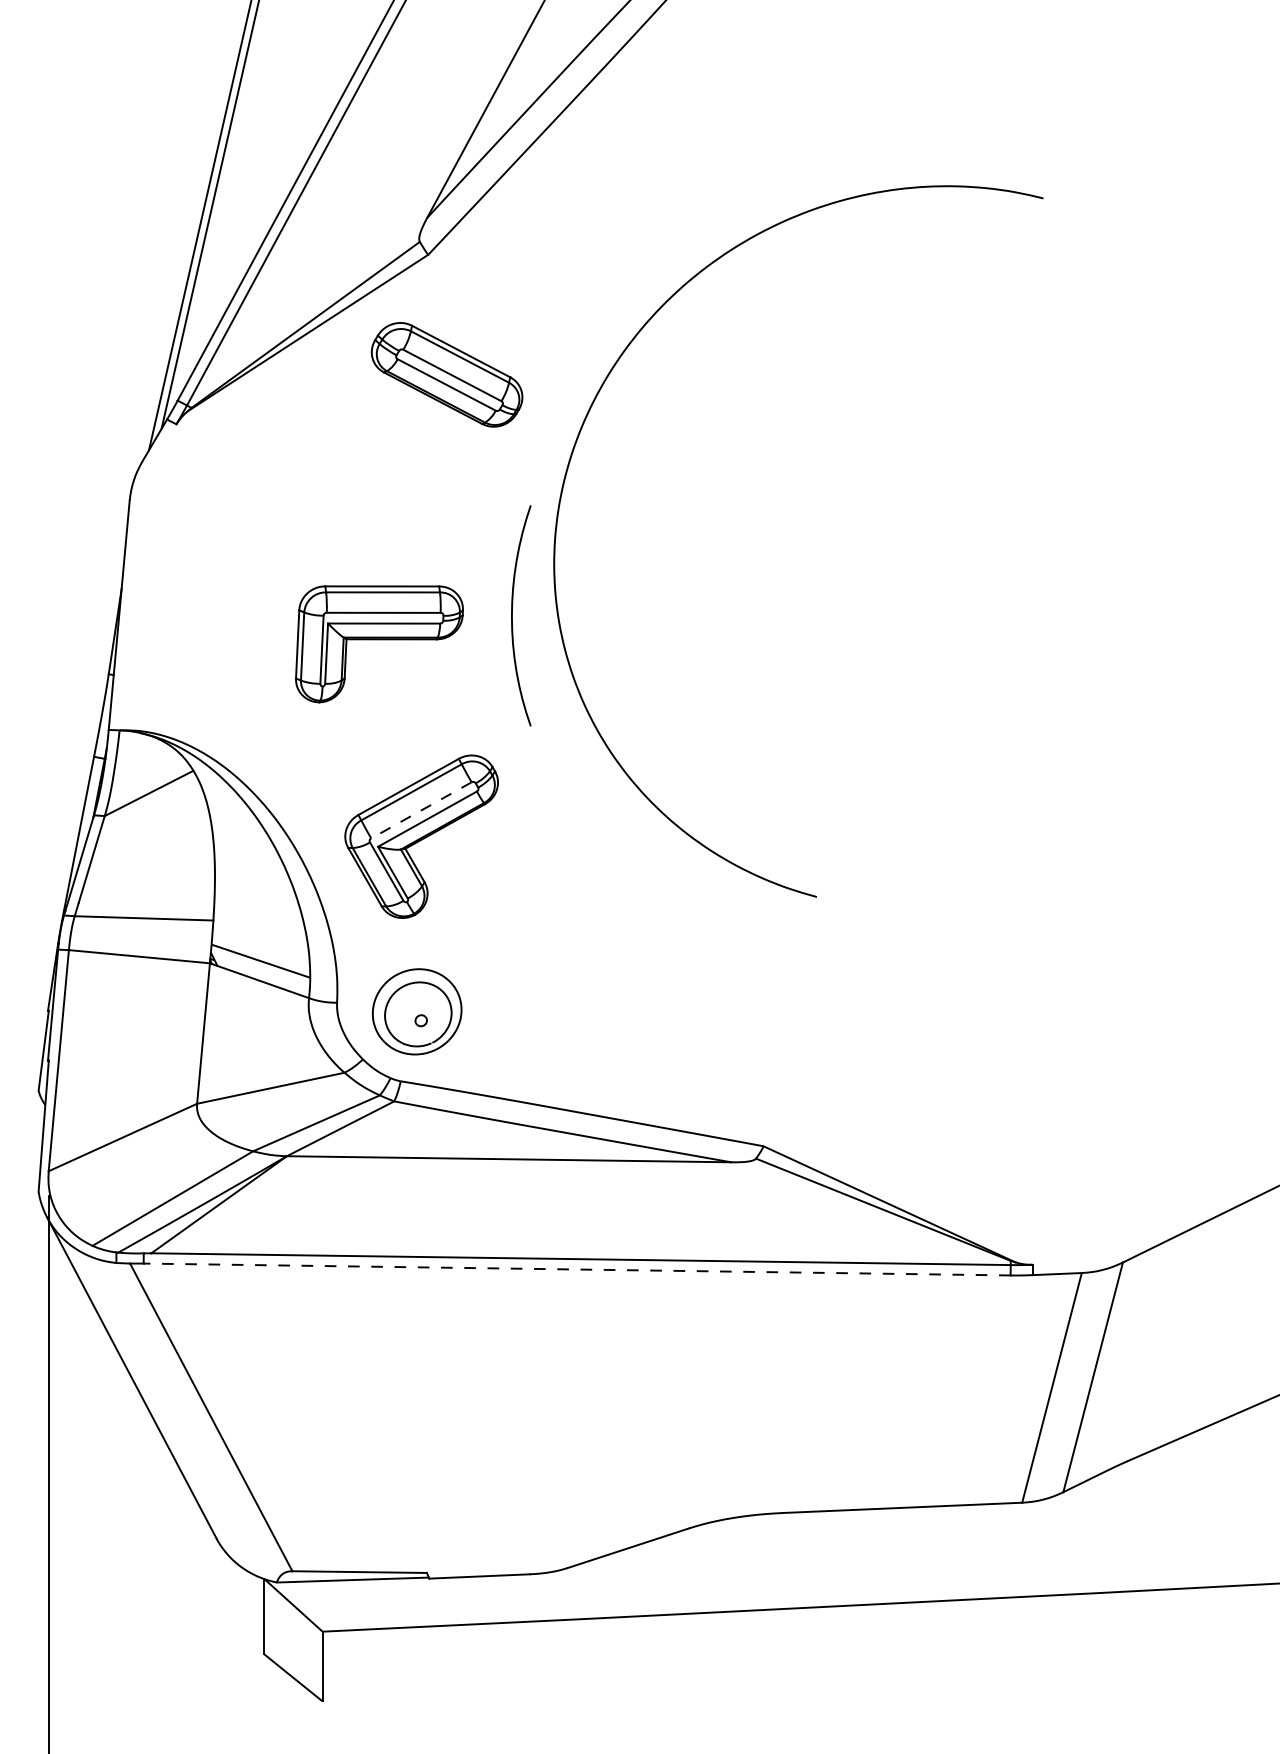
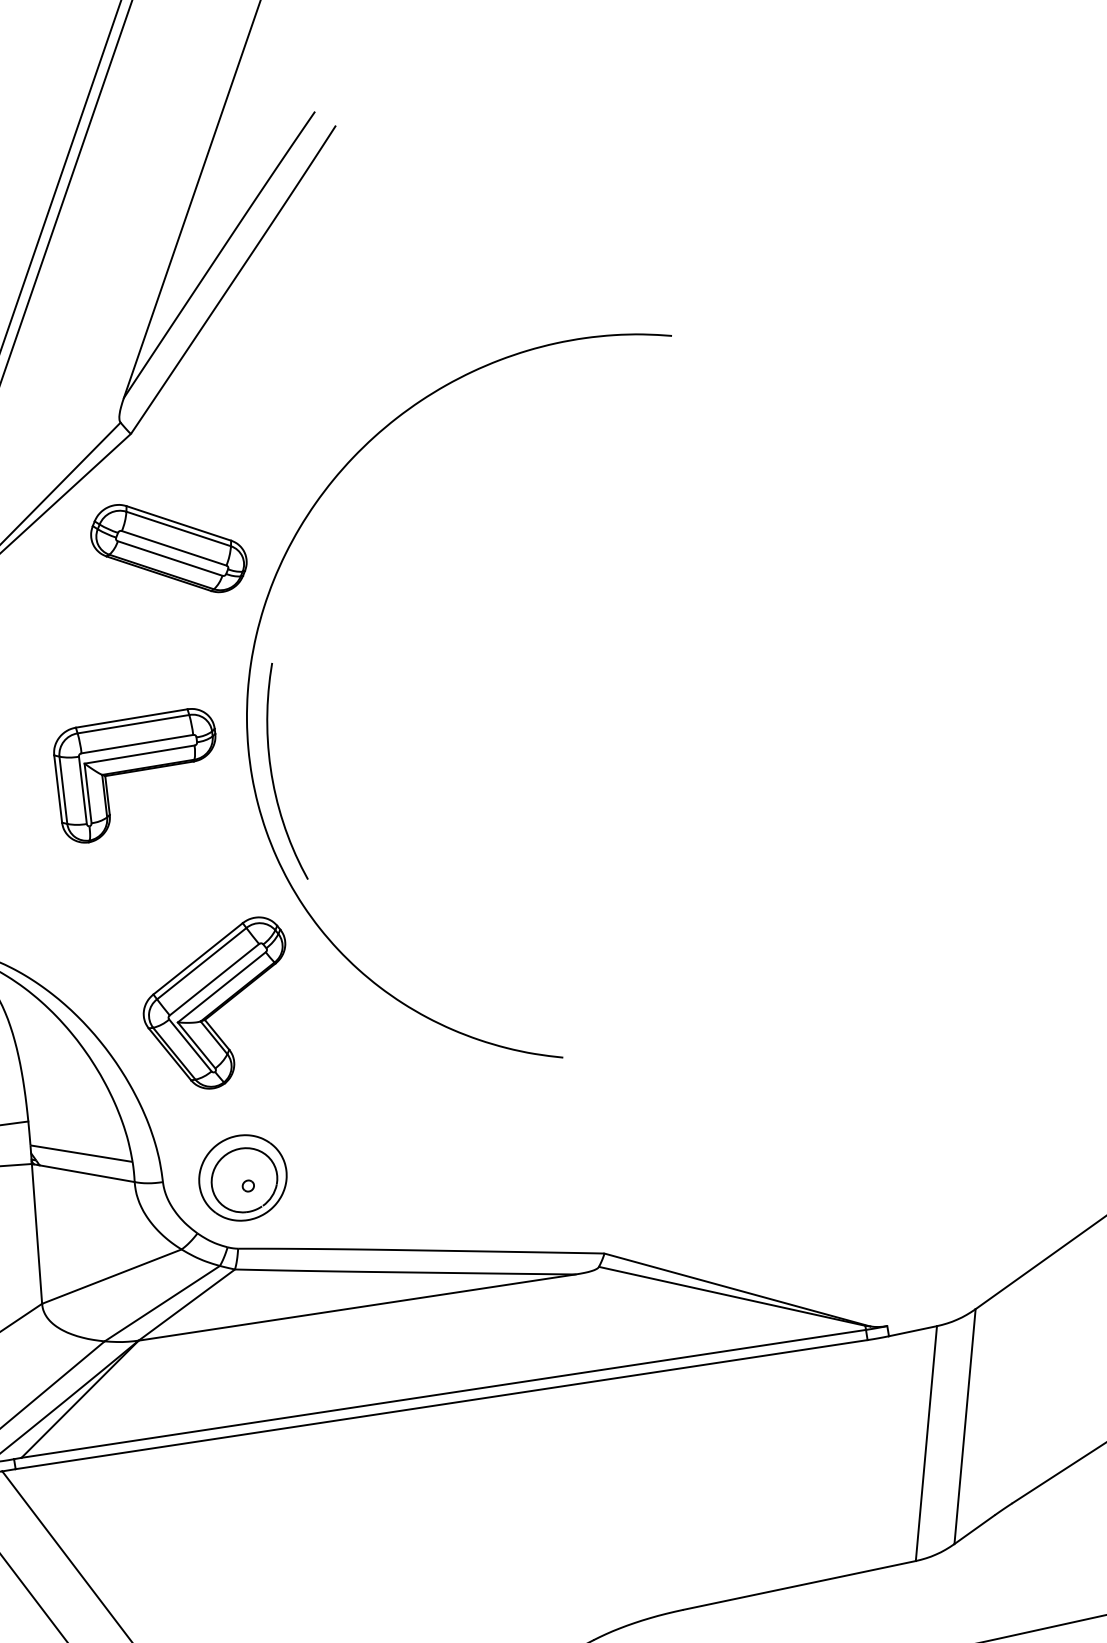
curve: (564, 485) -> (248, 695), moved
part: (379, 644) -> (138, 775), moved
line: (421, 810) -> (214, 979), dashed -> solid
line: (577, 1269) -> (441, 1404), dashed -> solid

